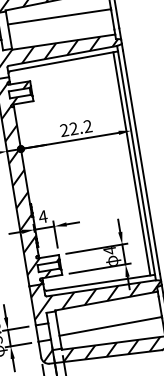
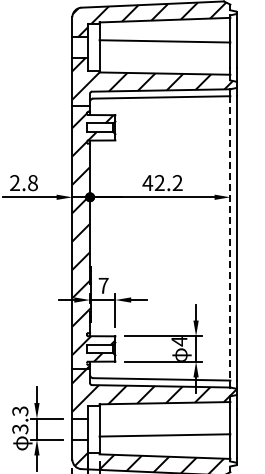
text: (64, 129) -> (147, 182), 22.2 -> 42.2
line: (131, 163) -> (224, 238), removed
line: (136, 163) -> (230, 238), solid -> dashed
text: (42, 216) -> (103, 285), 4 -> 7

